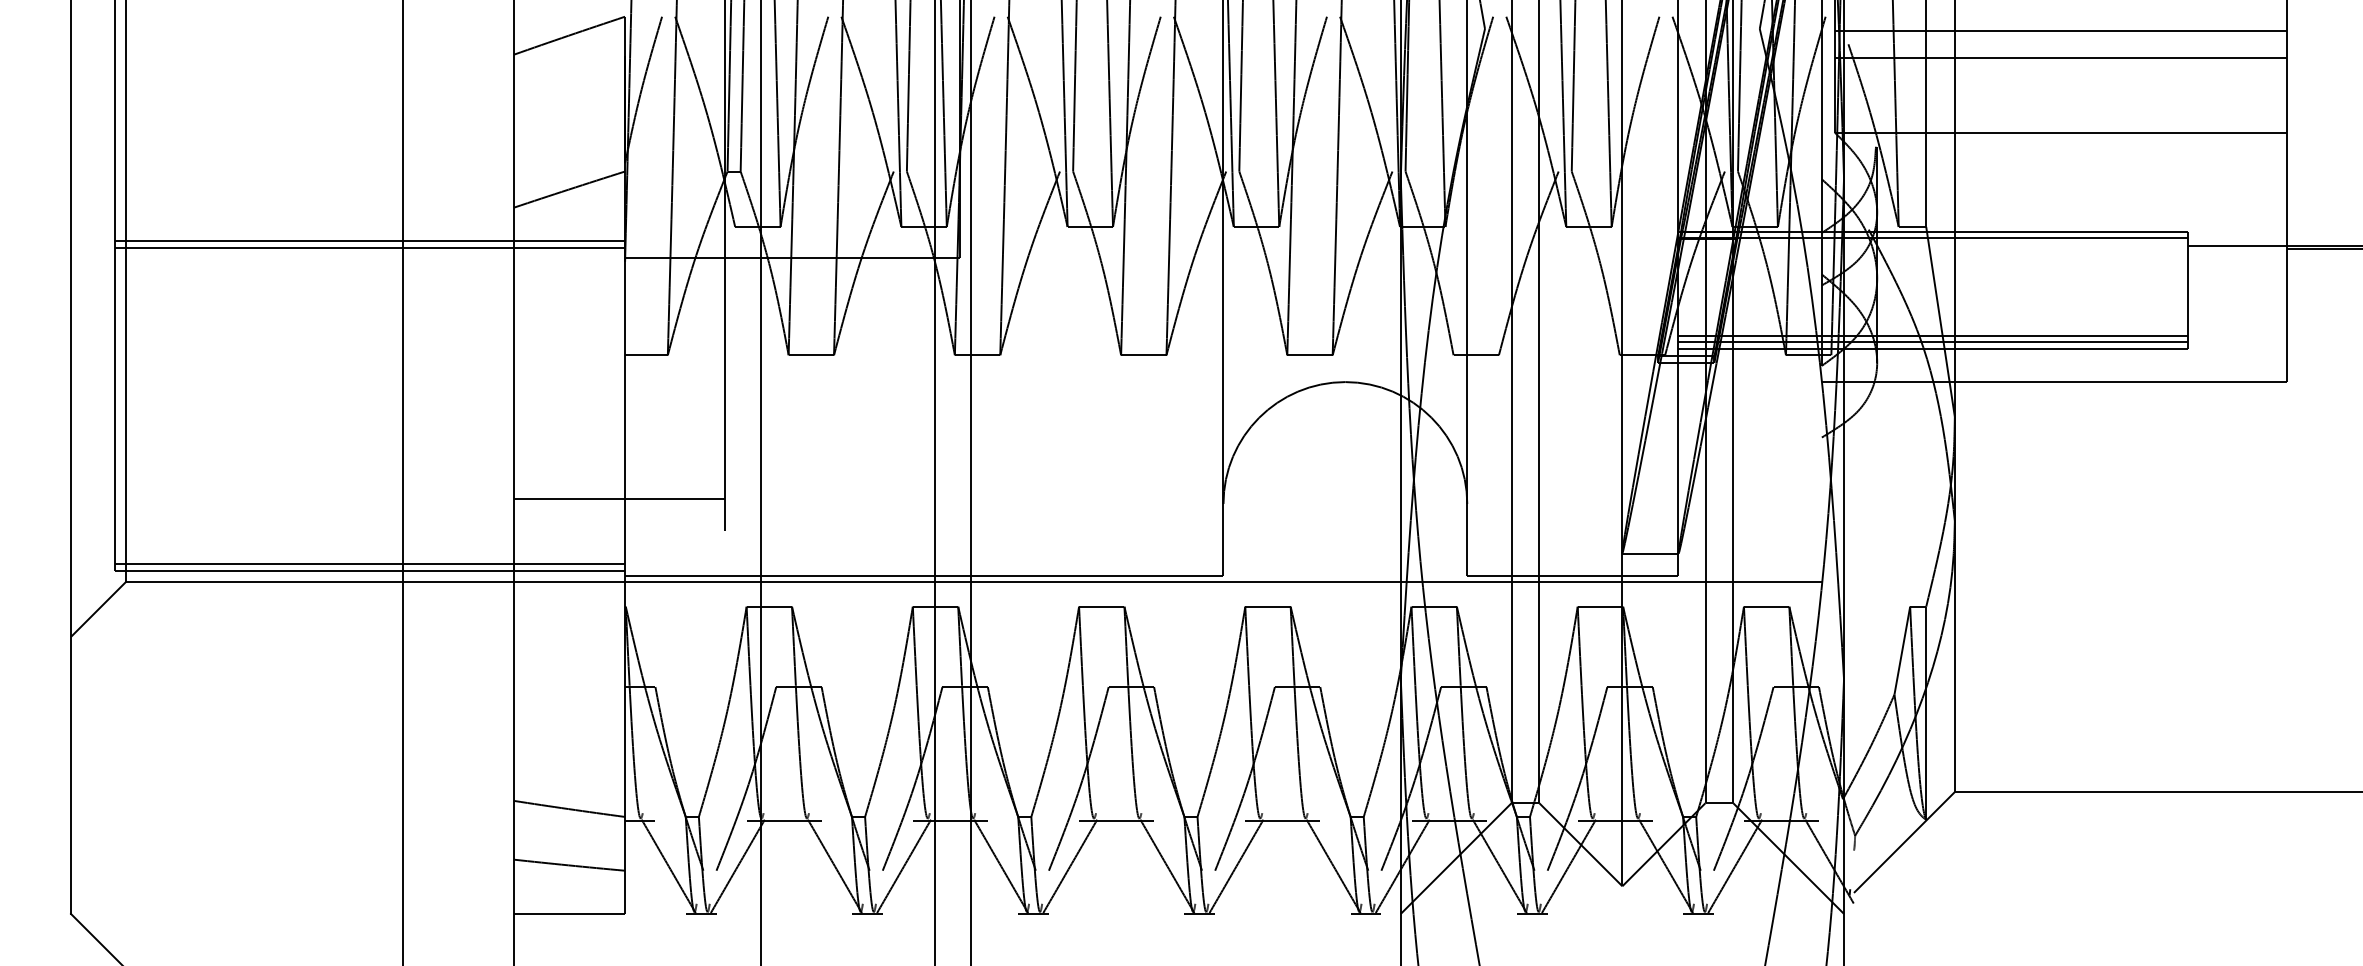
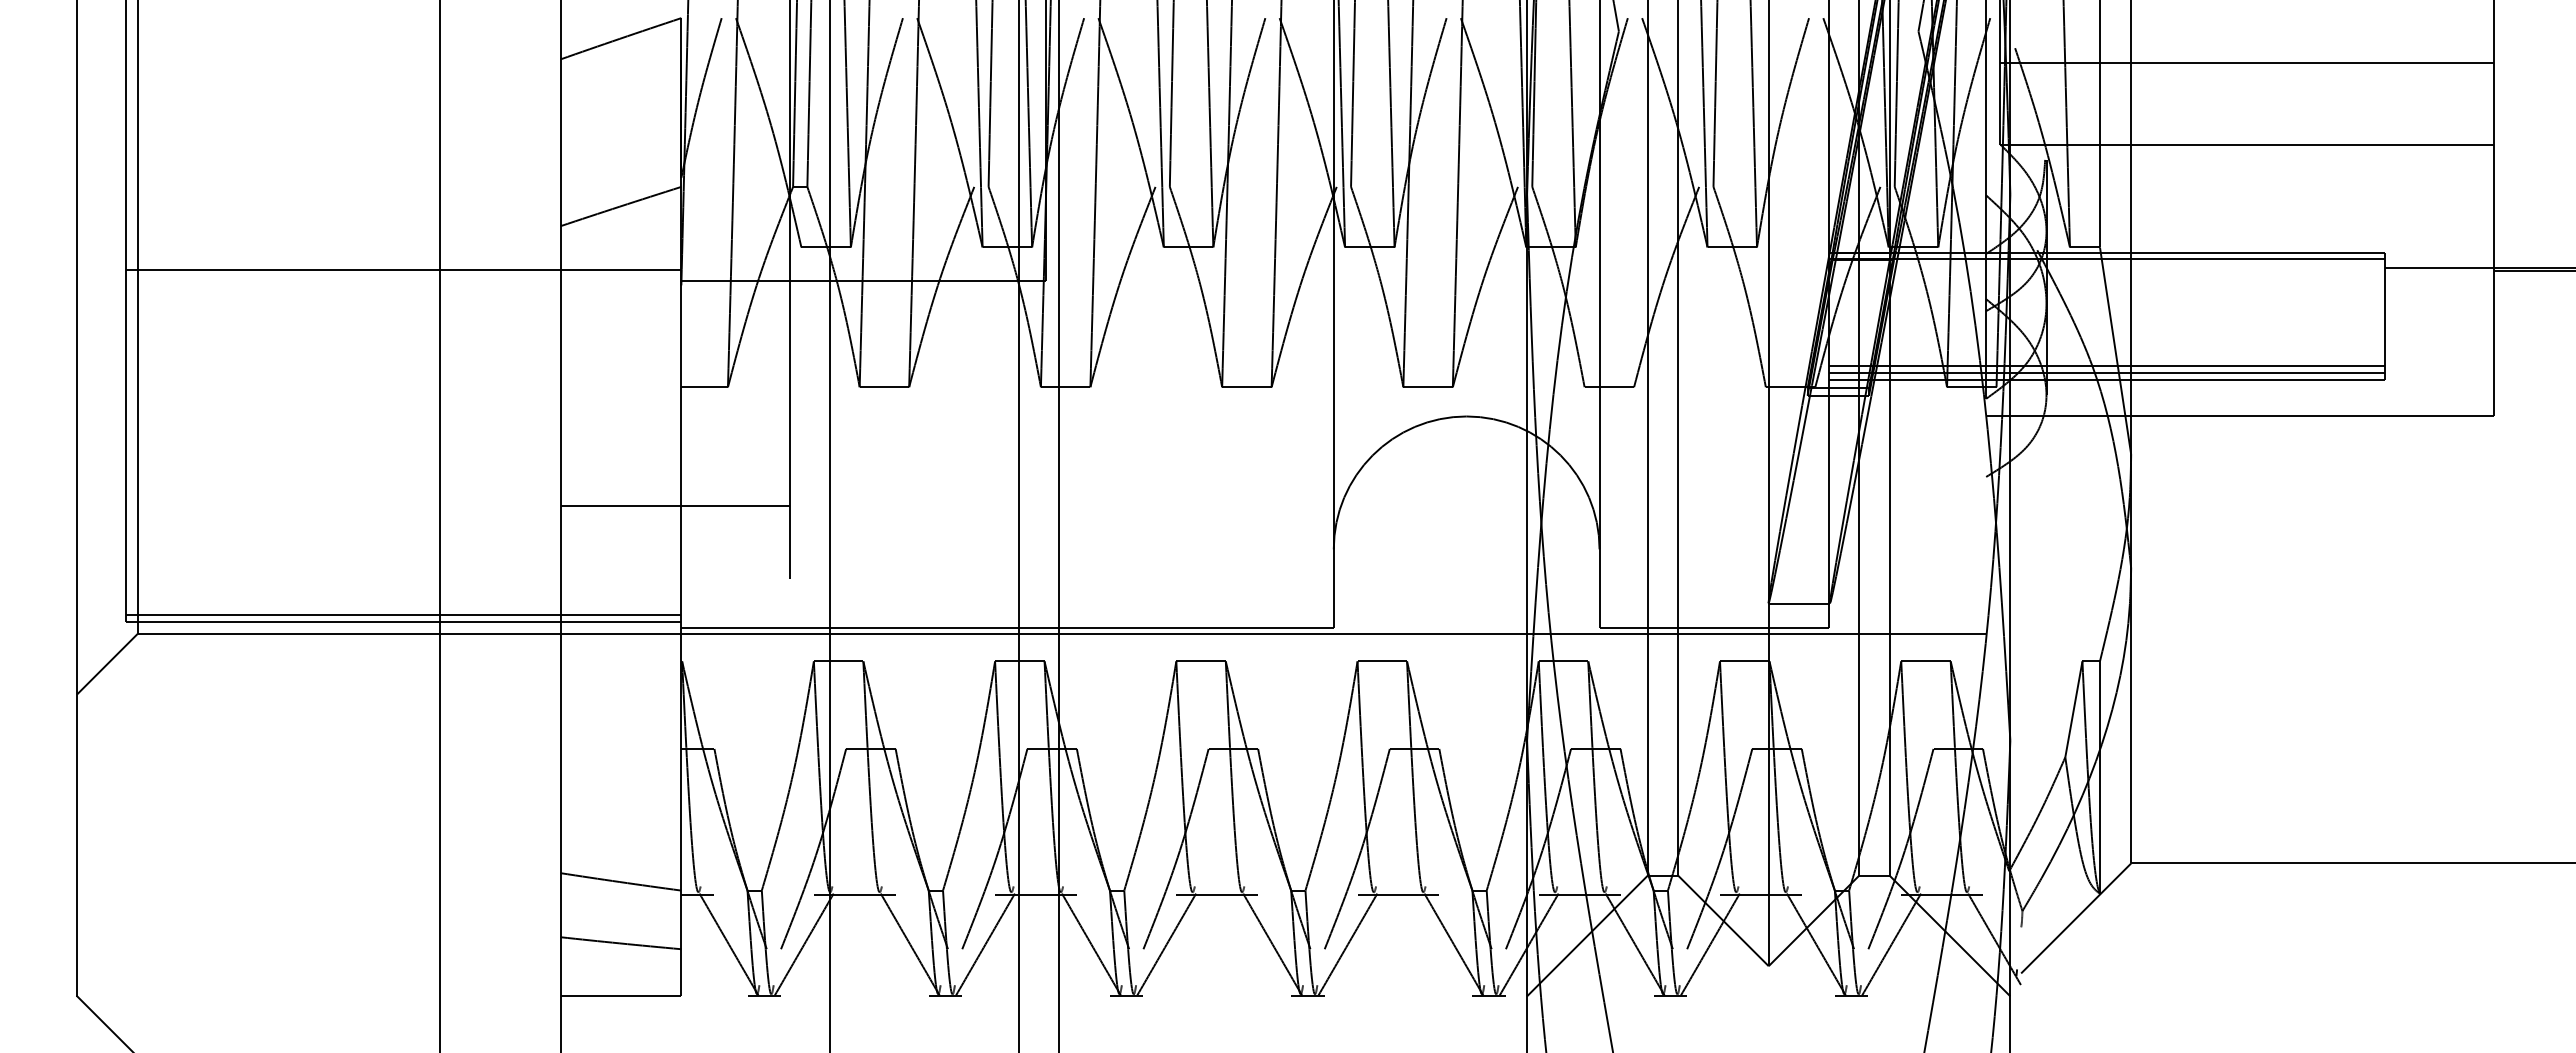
line: (2060, 30) -> (2246, 33), removed
line: (370, 240) -> (403, 262), removed
line: (618, 499) -> (674, 506), moved

